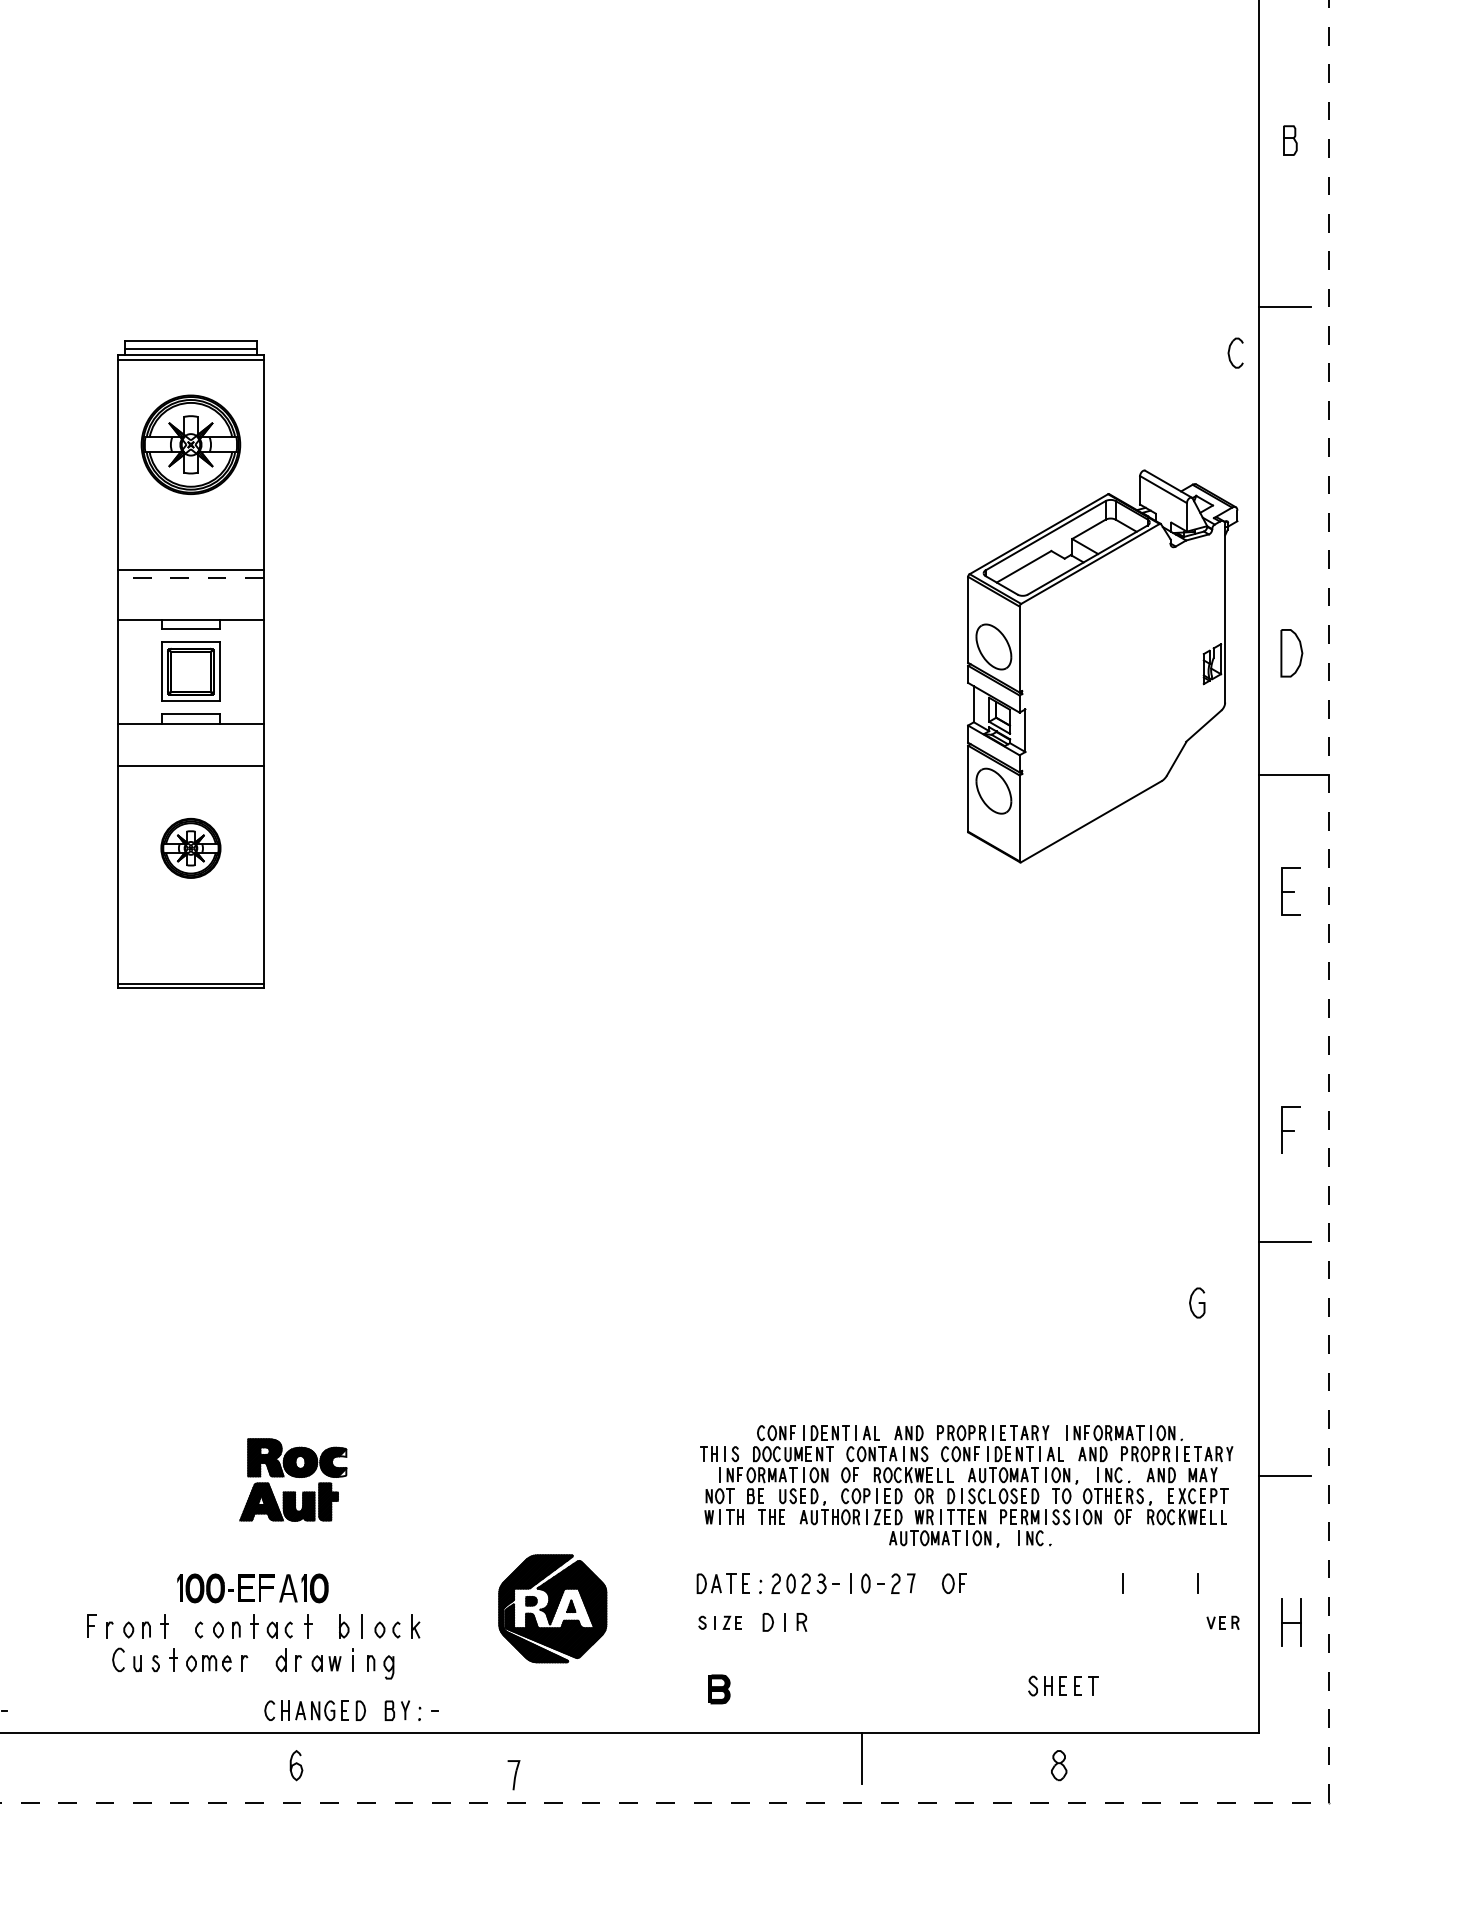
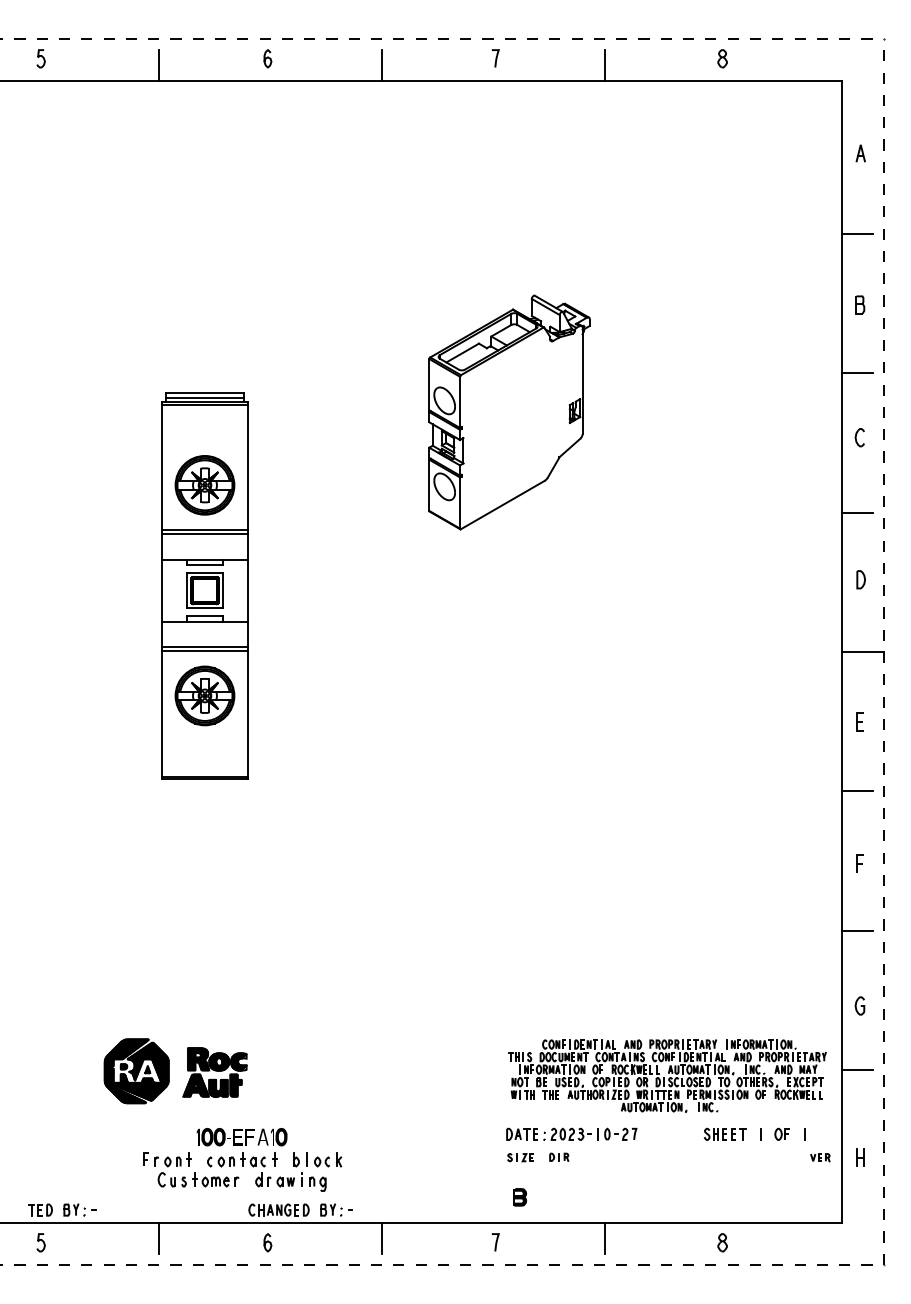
line: (1283, 74) -> (856, 234), added
part: (1290, 139) -> (860, 304), moved
part: (1235, 352) -> (859, 437), moved
part: (190, 445) -> (204, 485), moved
line: (1283, 540) -> (856, 512), added
line: (190, 577) -> (204, 534), dashed -> solid
part: (1290, 653) -> (860, 579), size x0.62
part: (1102, 666) -> (509, 412), moved
line: (190, 773) -> (204, 651), added
part: (190, 847) -> (204, 695), size x1.67
part: (1288, 891) -> (859, 721), size x0.62
line: (1283, 1008) -> (856, 791), added
part: (1288, 1129) -> (859, 863), size x0.62
part: (1196, 1302) -> (859, 1005), moved
part: (292, 1479) -> (214, 1072), moved
part: (953, 1582) -> (781, 1133), moved
part: (552, 1609) -> (136, 1071), moved
part: (785, 1620) -> (559, 1156), size x0.71
part: (1290, 1622) -> (860, 1157), size x0.62
part: (1062, 1684) -> (724, 1133), moved
line: (114, 1758) -> (159, 1238), added
line: (488, 1758) -> (382, 1238), added
part: (513, 1775) -> (495, 1242), moved

